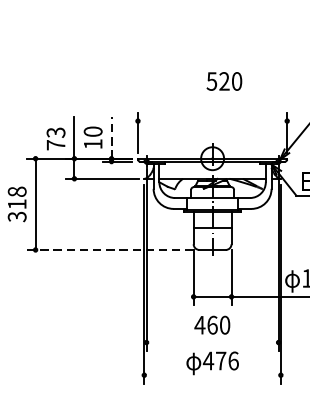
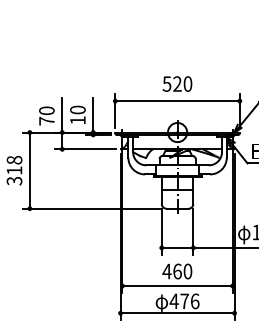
text: (224, 80) -> (177, 83), moved
line: (212, 121) -> (177, 101), added
text: (55, 132) -> (46, 110), 73 -> 70
line: (111, 137) -> (93, 114), dashed -> solid
line: (110, 249) -> (92, 208), dashed -> solid
line: (212, 341) -> (177, 285), added
line: (212, 375) -> (177, 313), added

